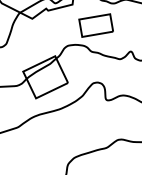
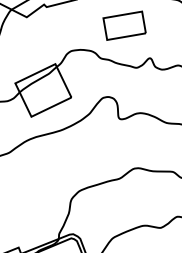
part: (96, 25) -> (124, 25), moved

